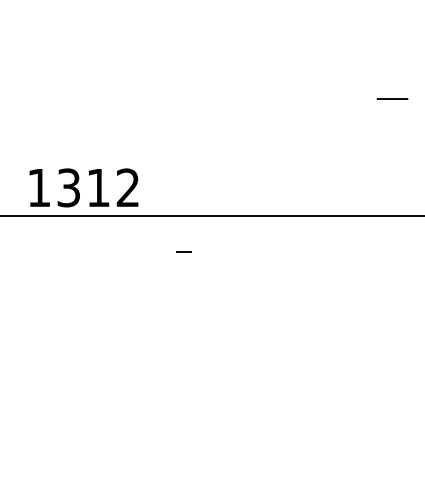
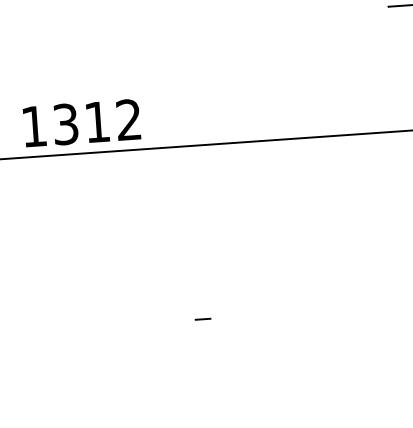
line: (183, 251) -> (202, 319), moved

